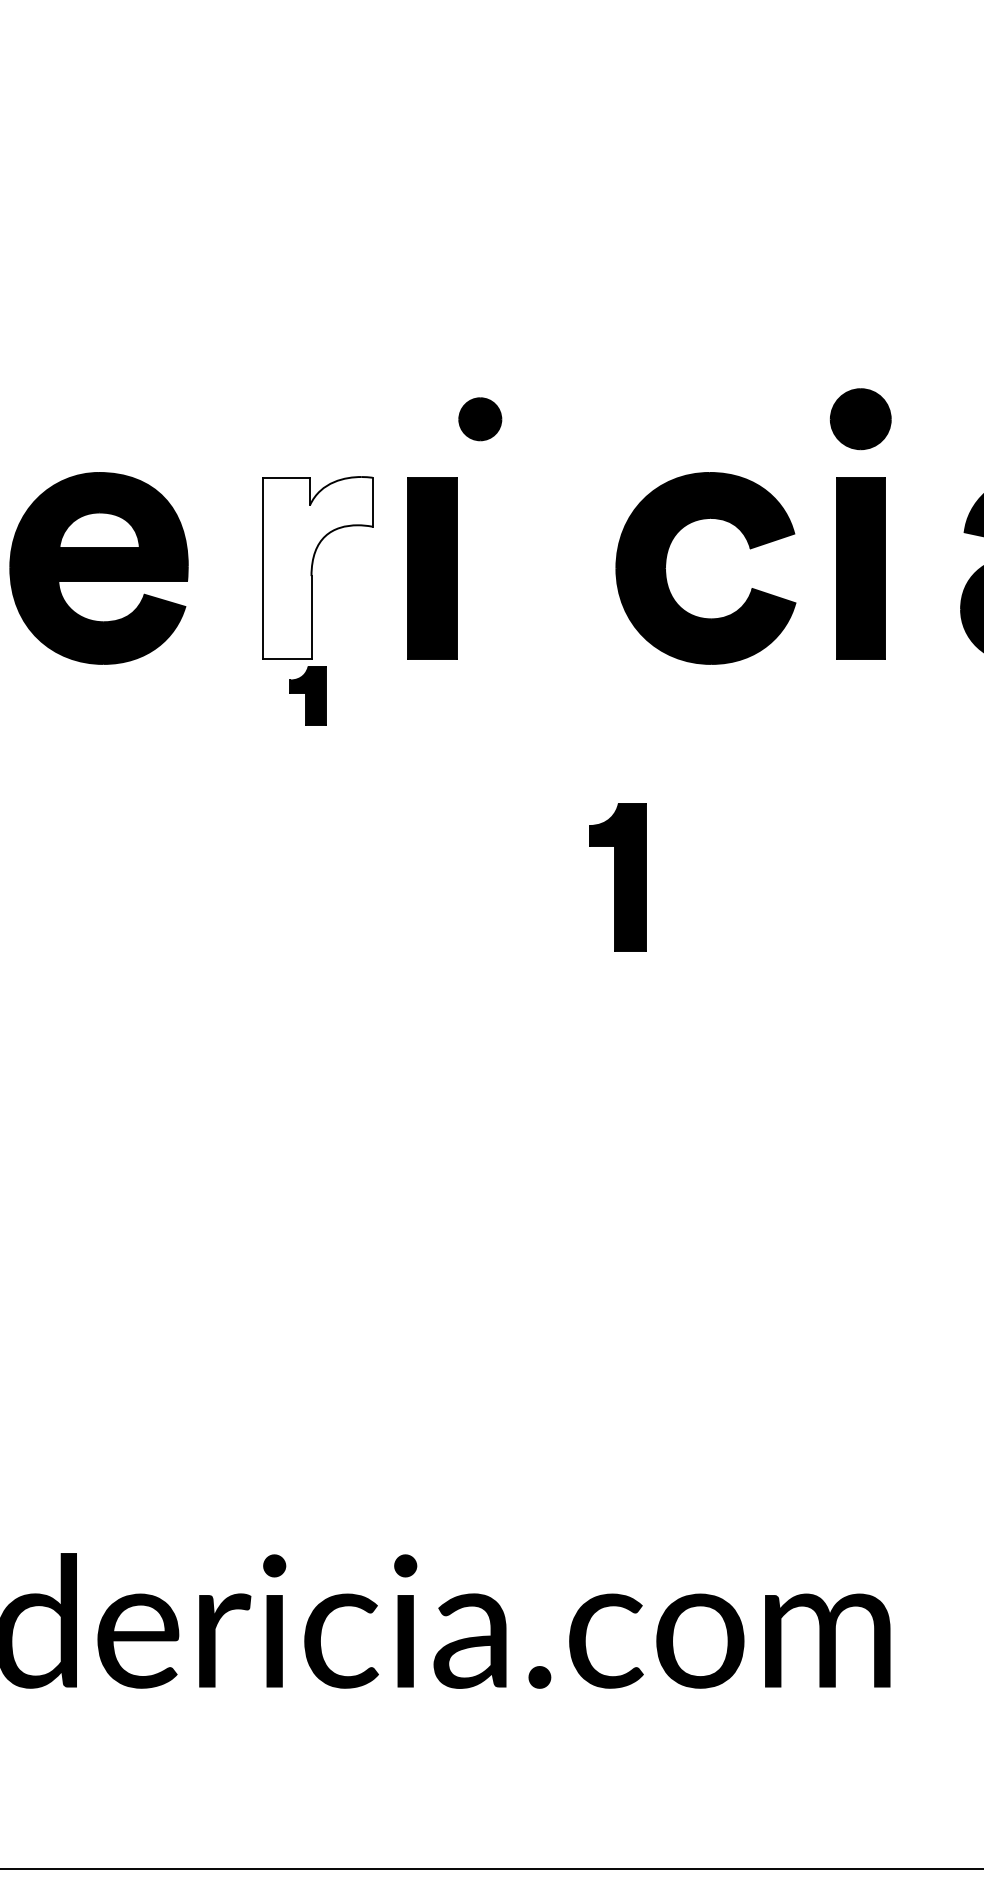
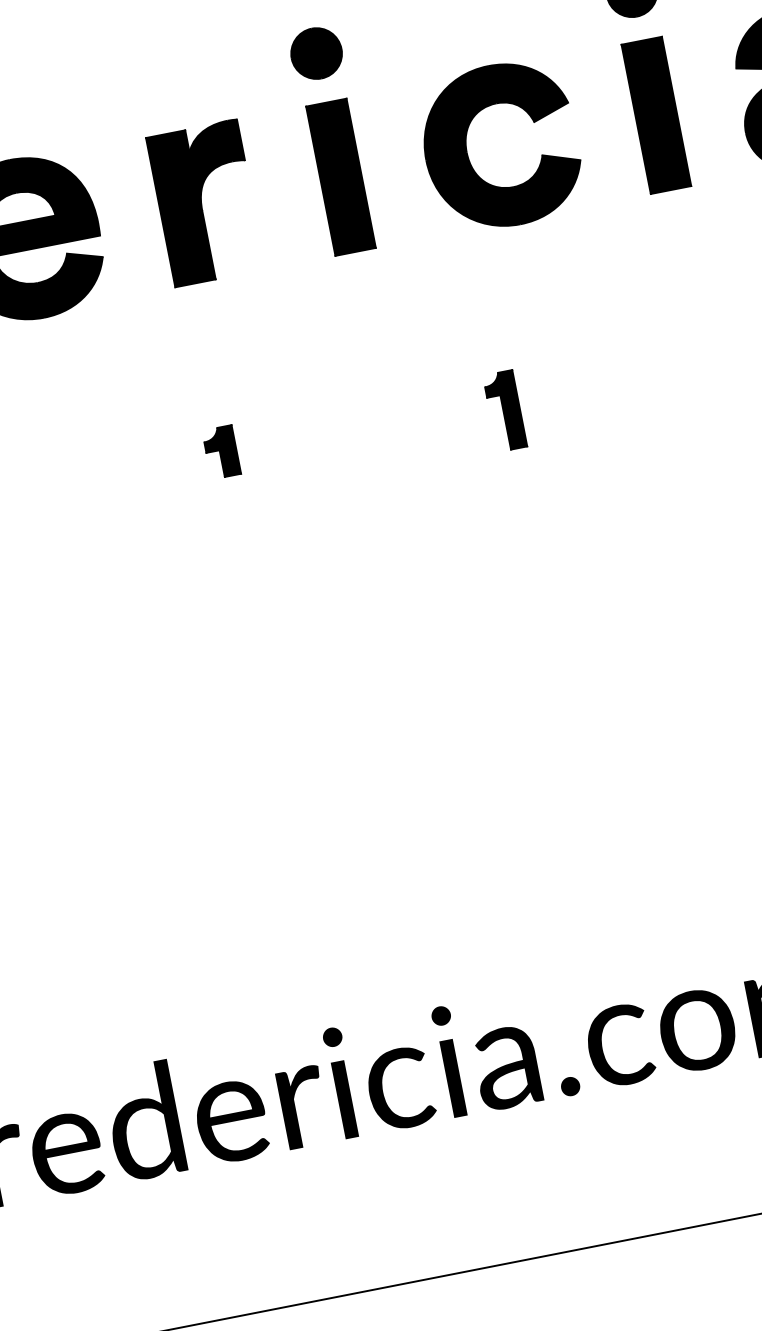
part: (480, 419) -> (316, 53), size x1.43
part: (666, 564) -> (467, 149), moved
fill: (317, 567) -> (205, 202), added
part: (432, 568) -> (341, 177), moved
part: (307, 695) -> (221, 452), moved
part: (617, 877) -> (504, 411), size x0.62

